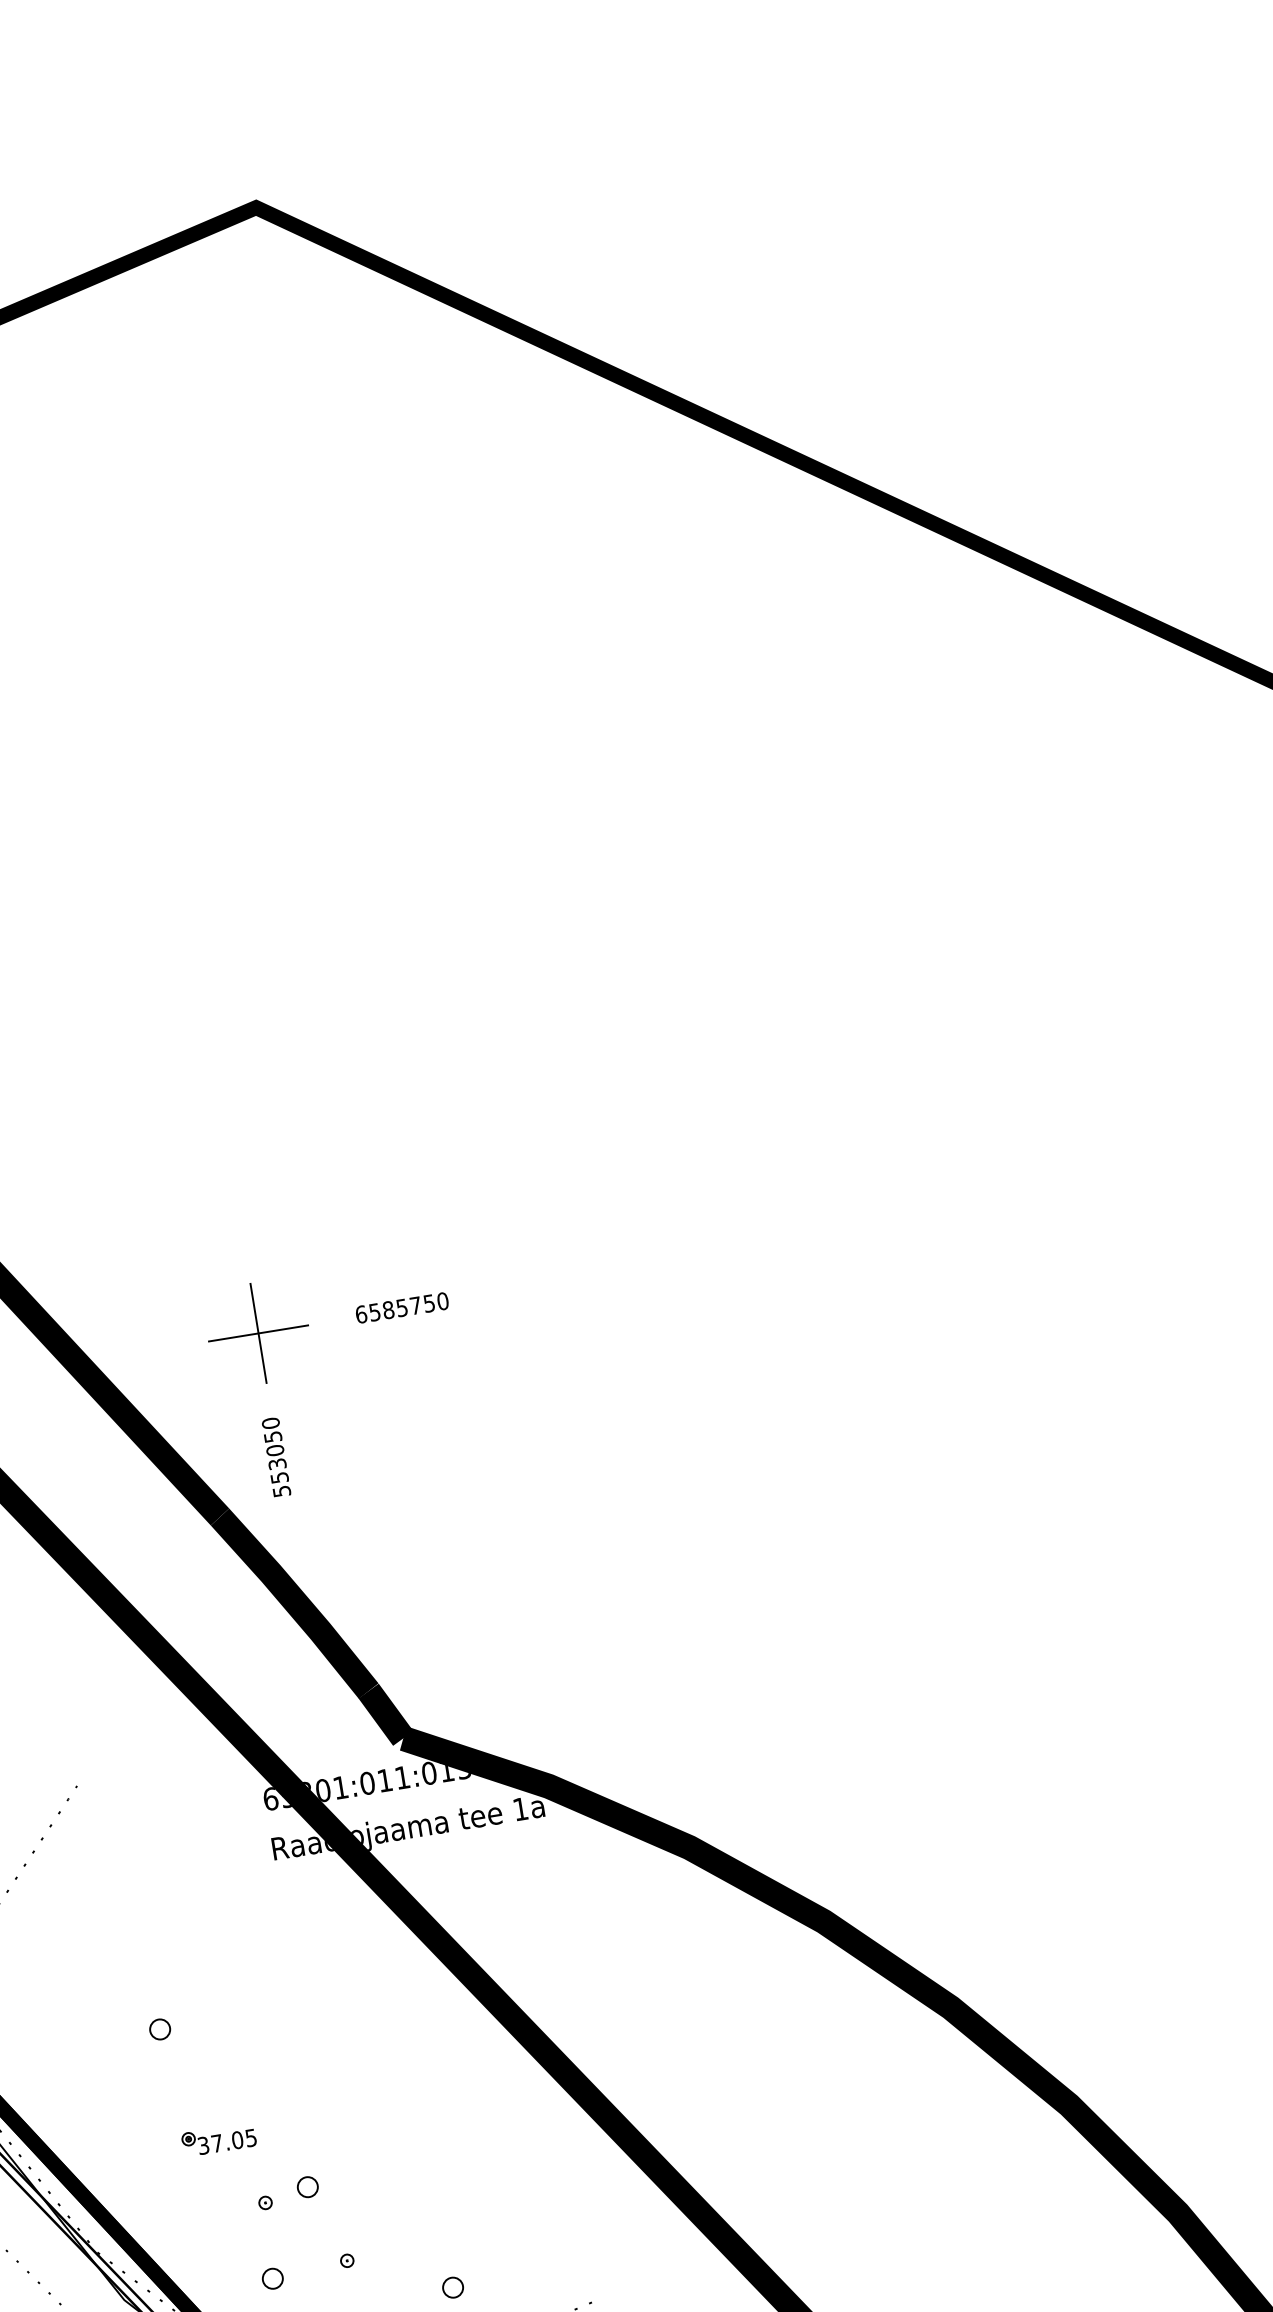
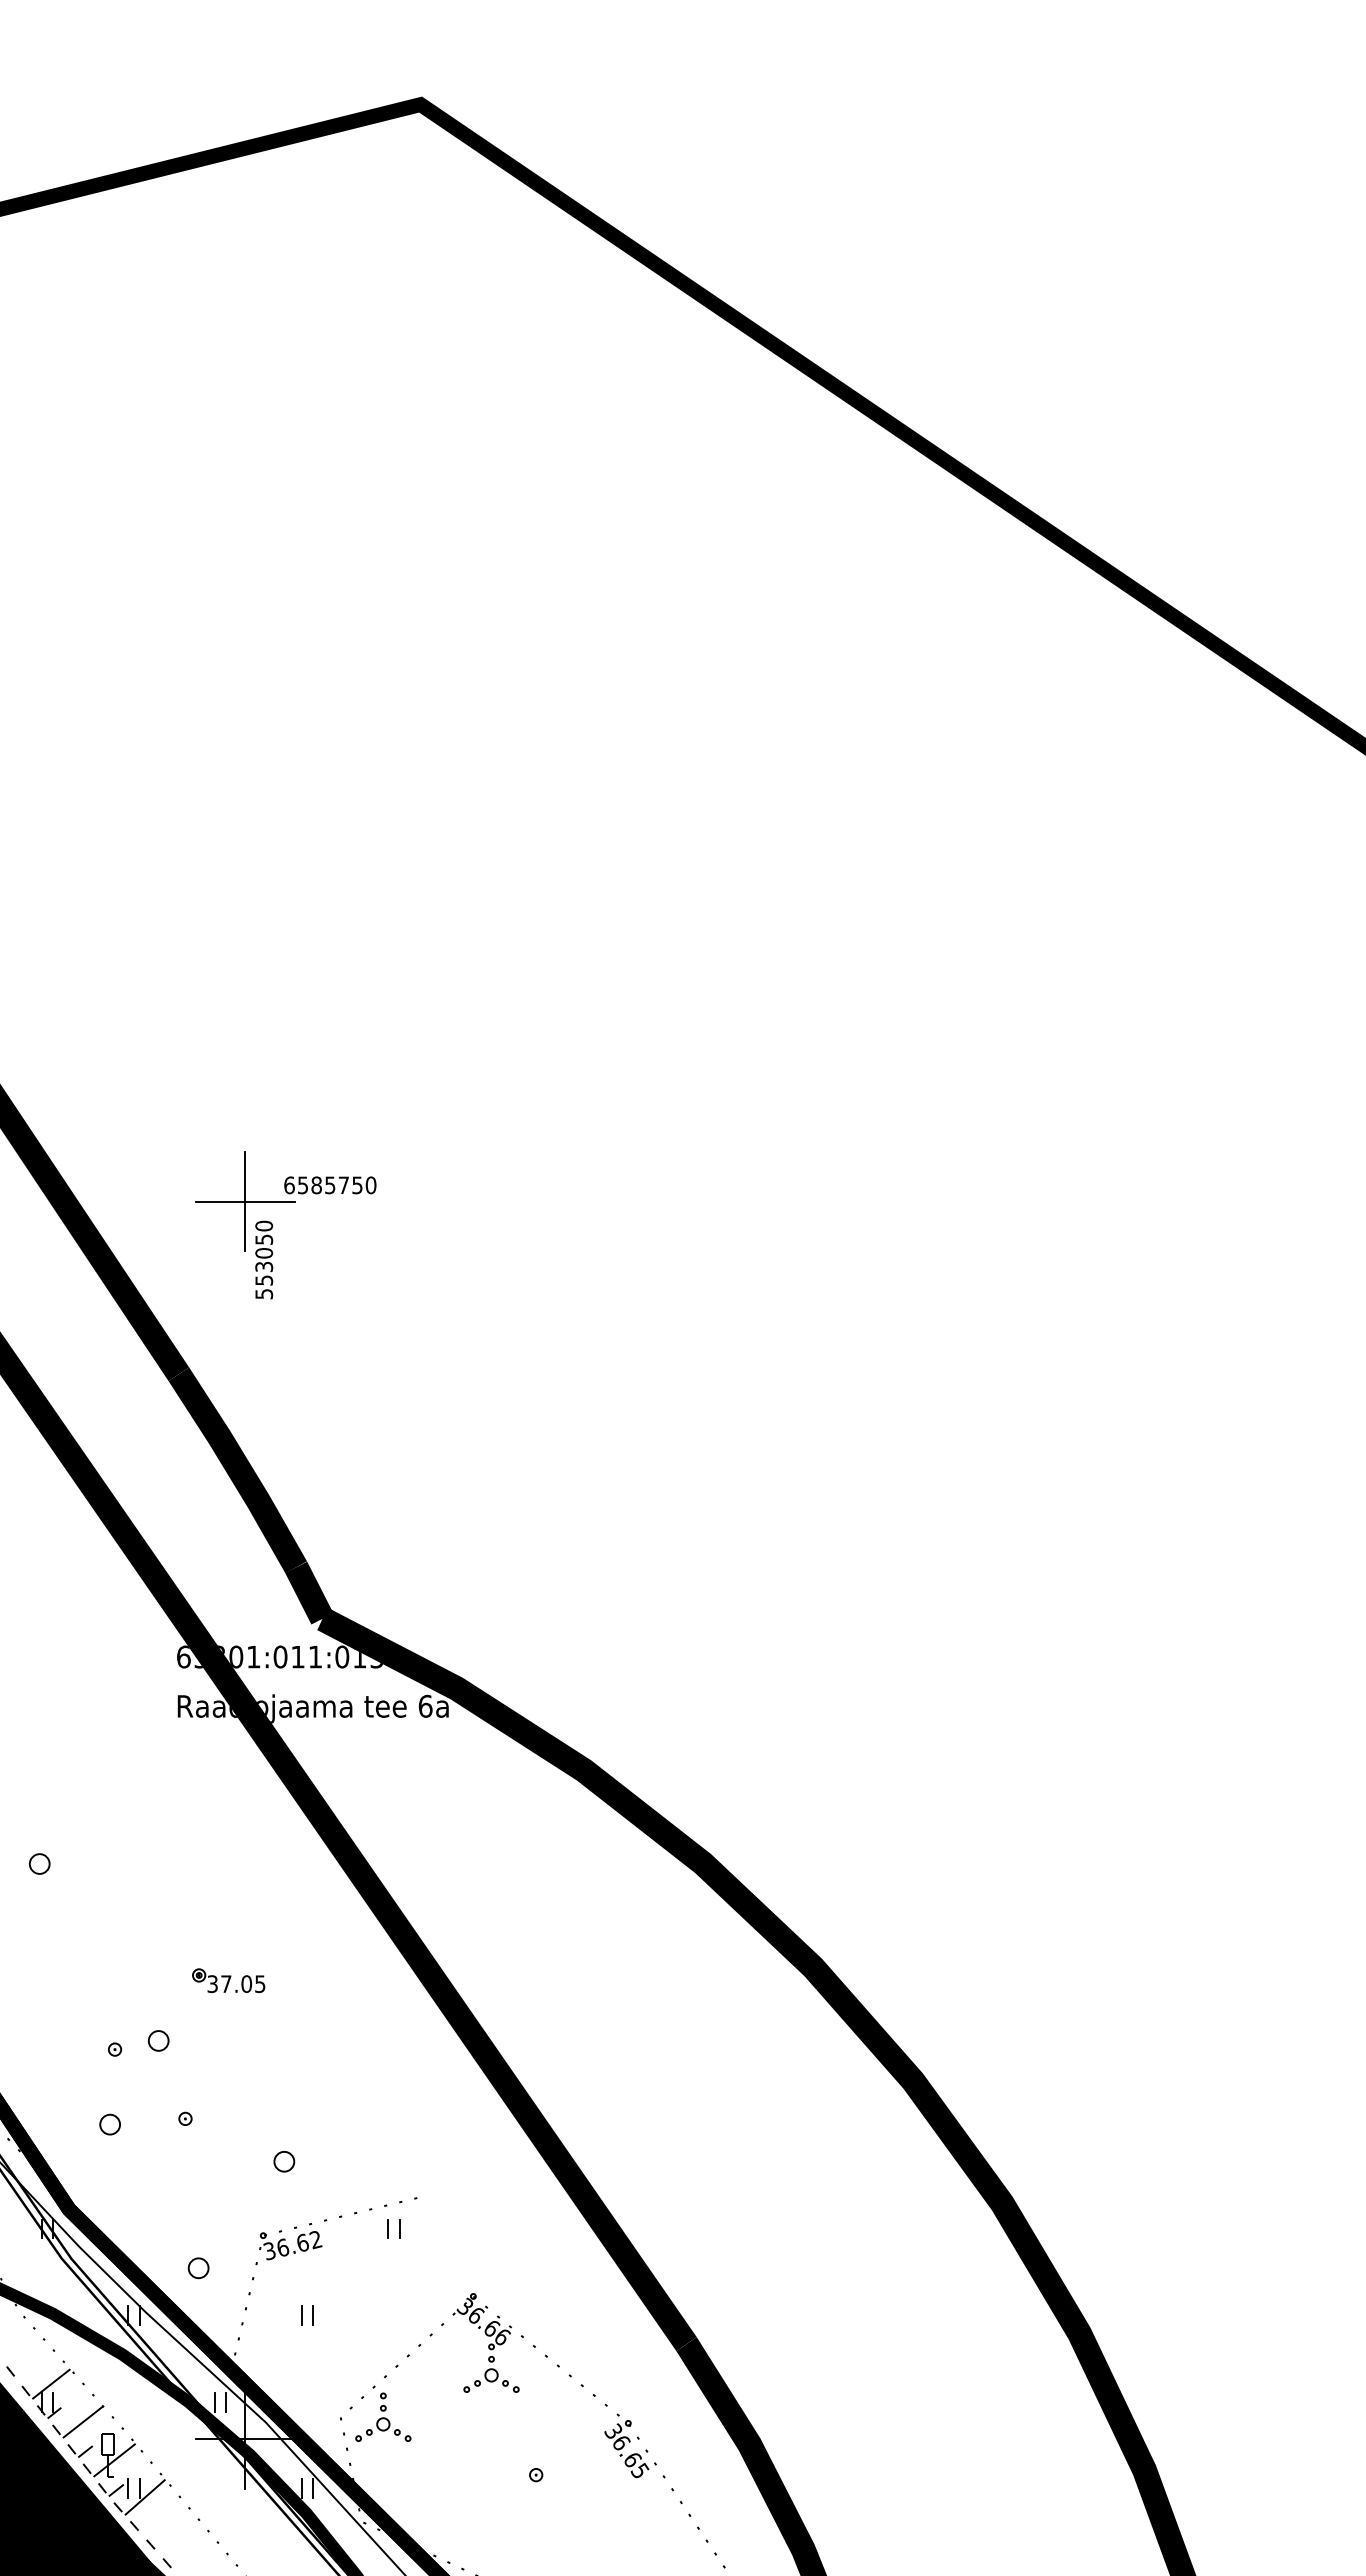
text: (402, 1308) -> (330, 1185), moved
text: (276, 1456) -> (264, 1259), moved
text: (520, 1808) -> (425, 1705), 1a -> 6a
part: (218, 2139) -> (228, 1980), moved

